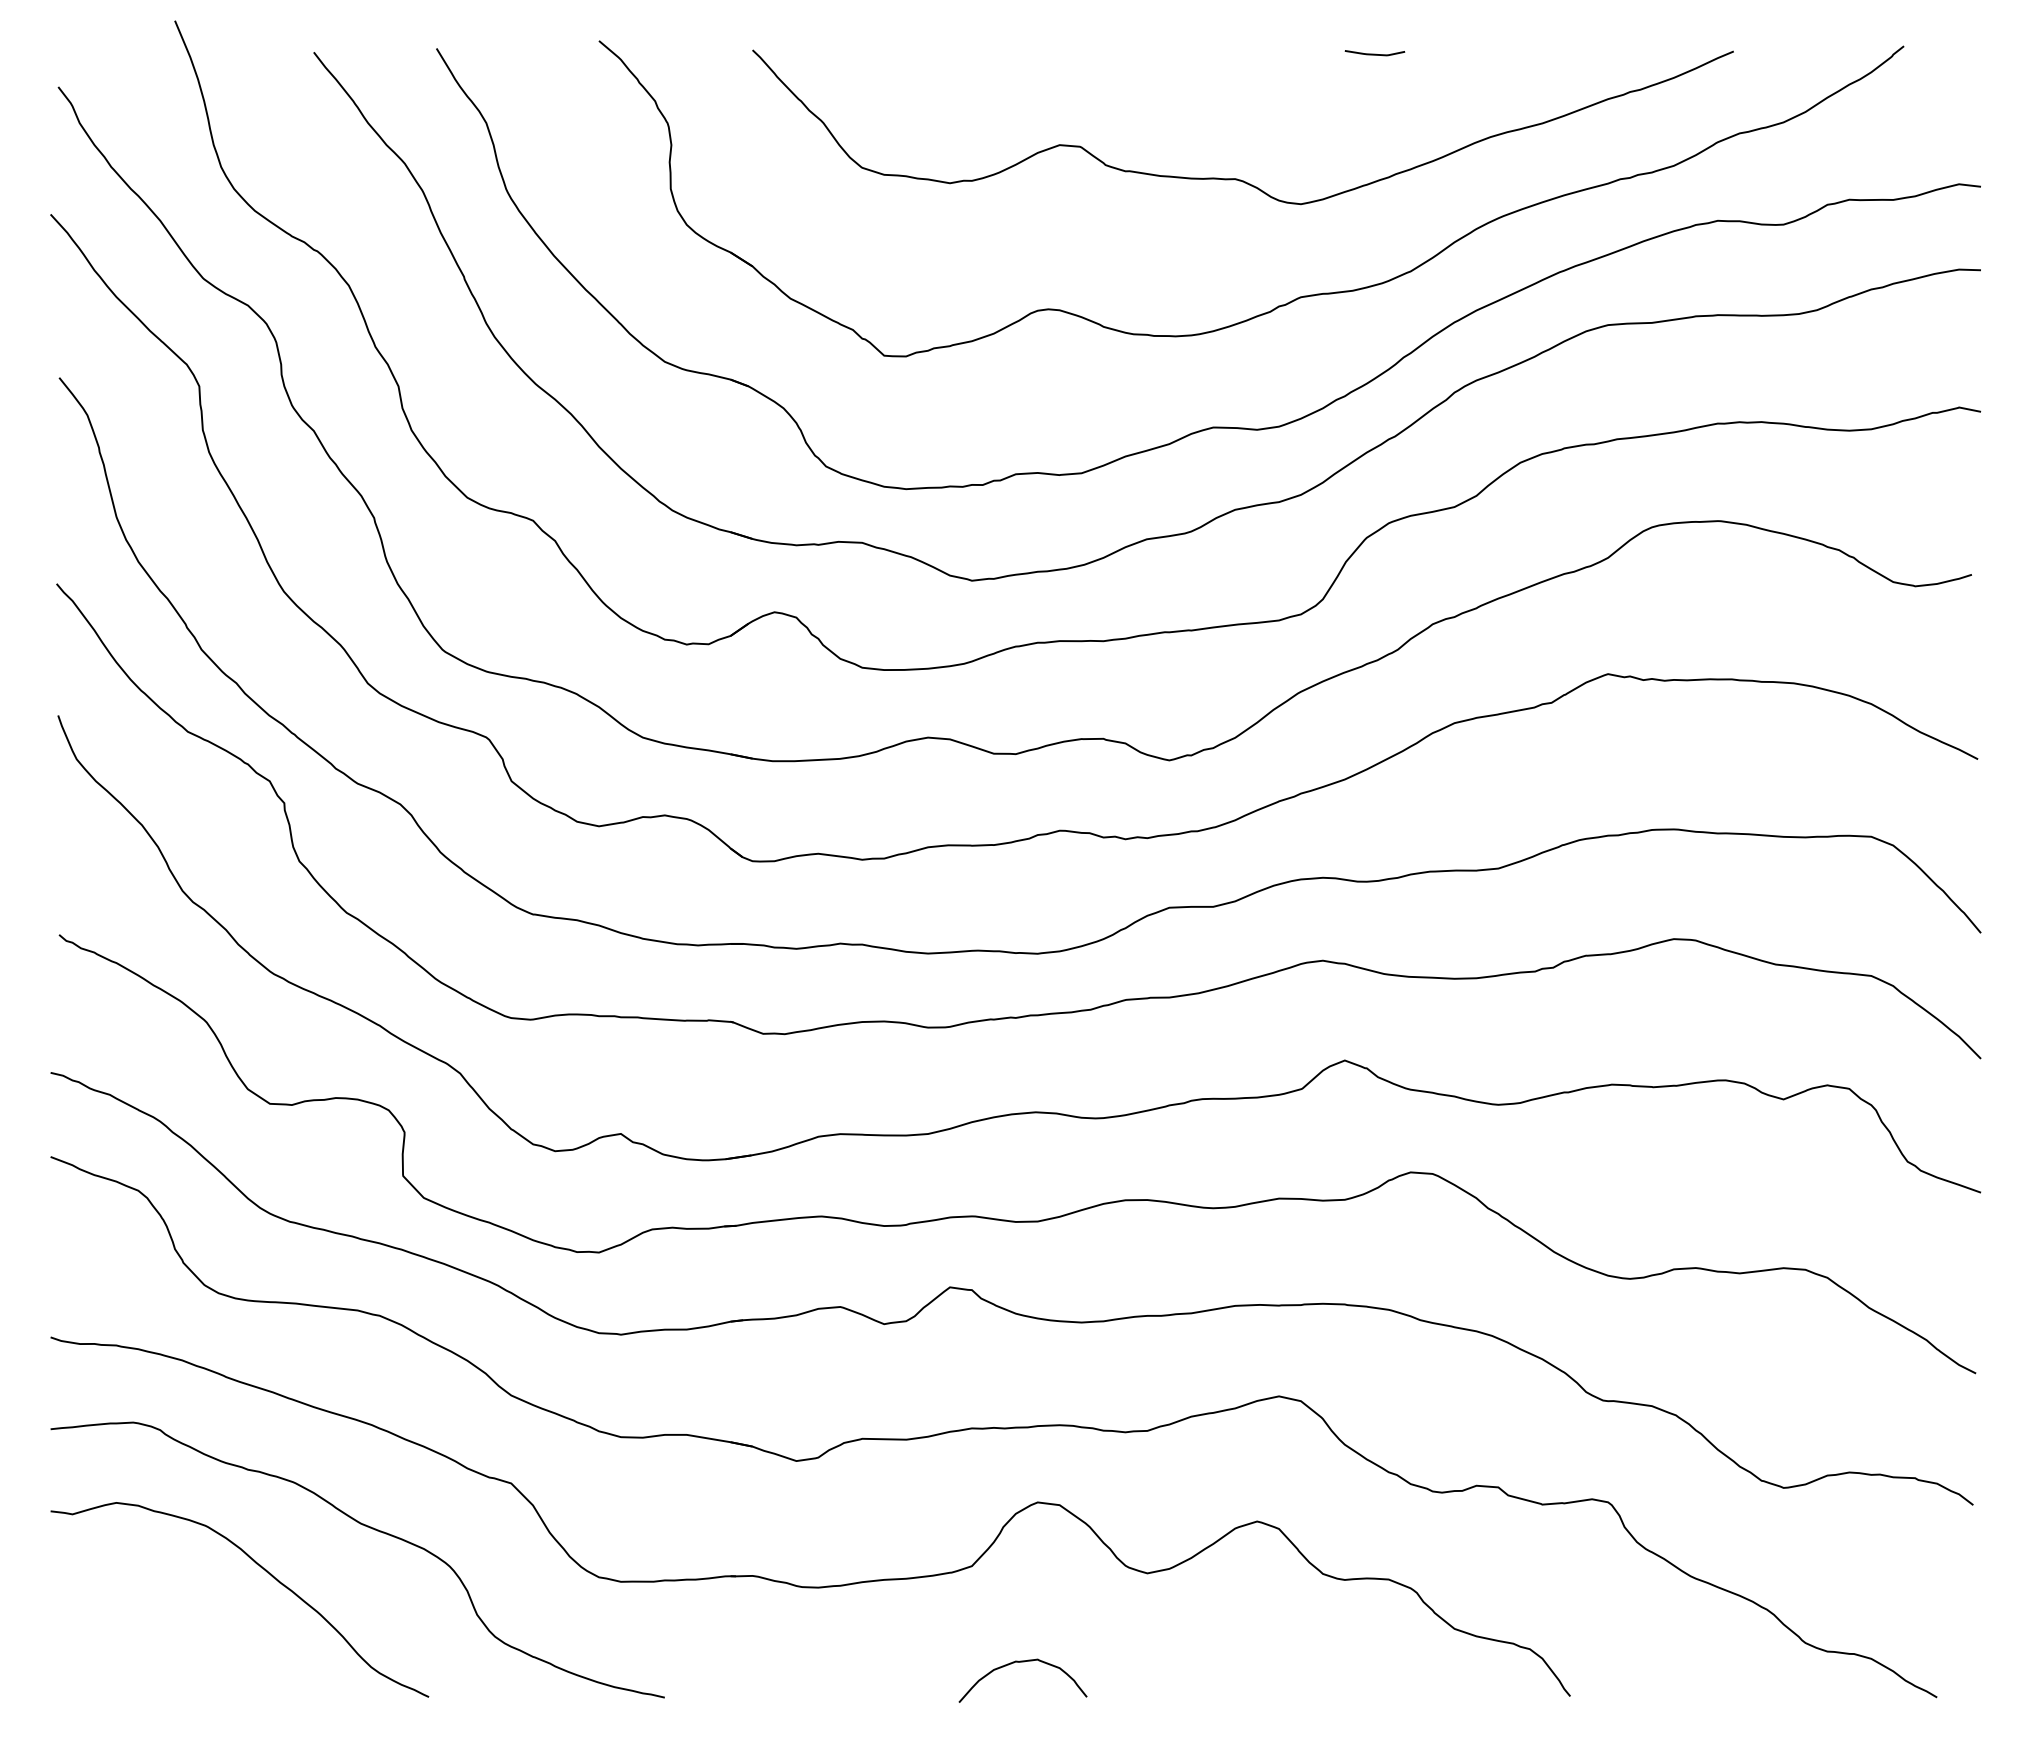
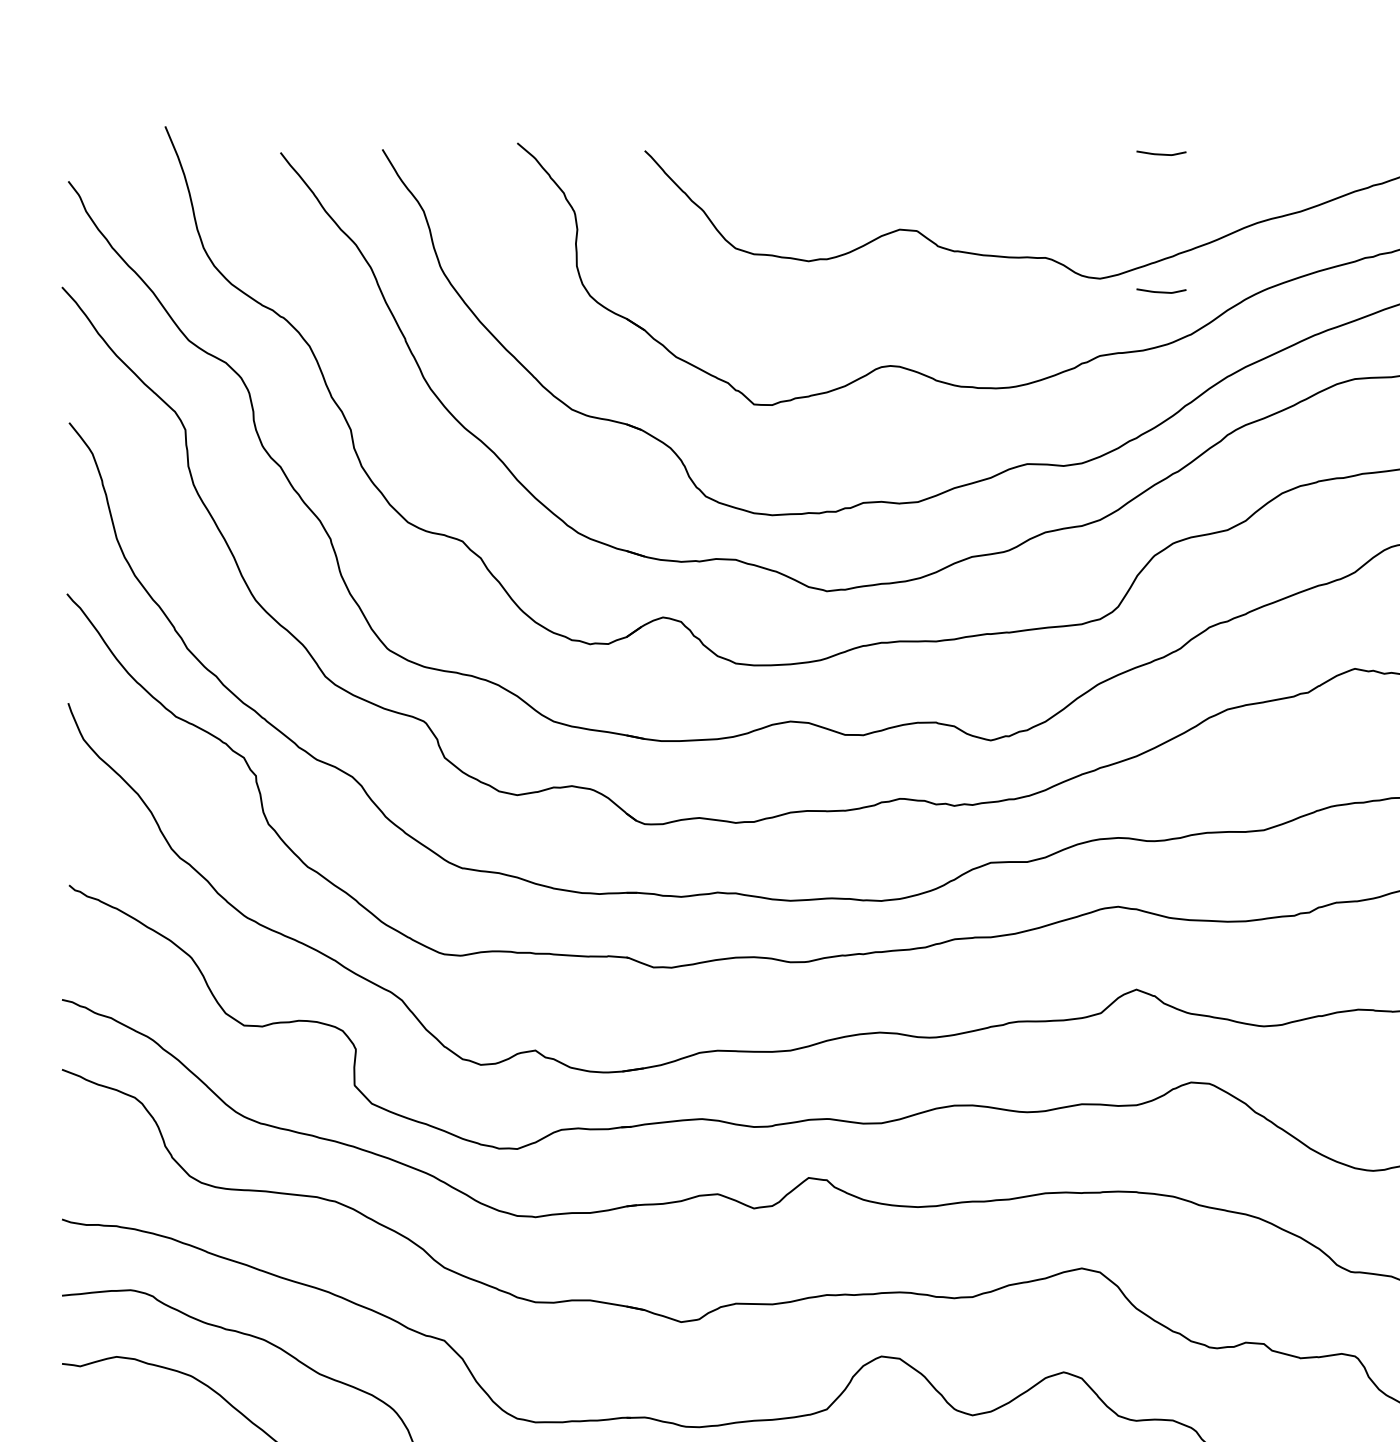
curve: (1374, 219) -> (1161, 291), added

